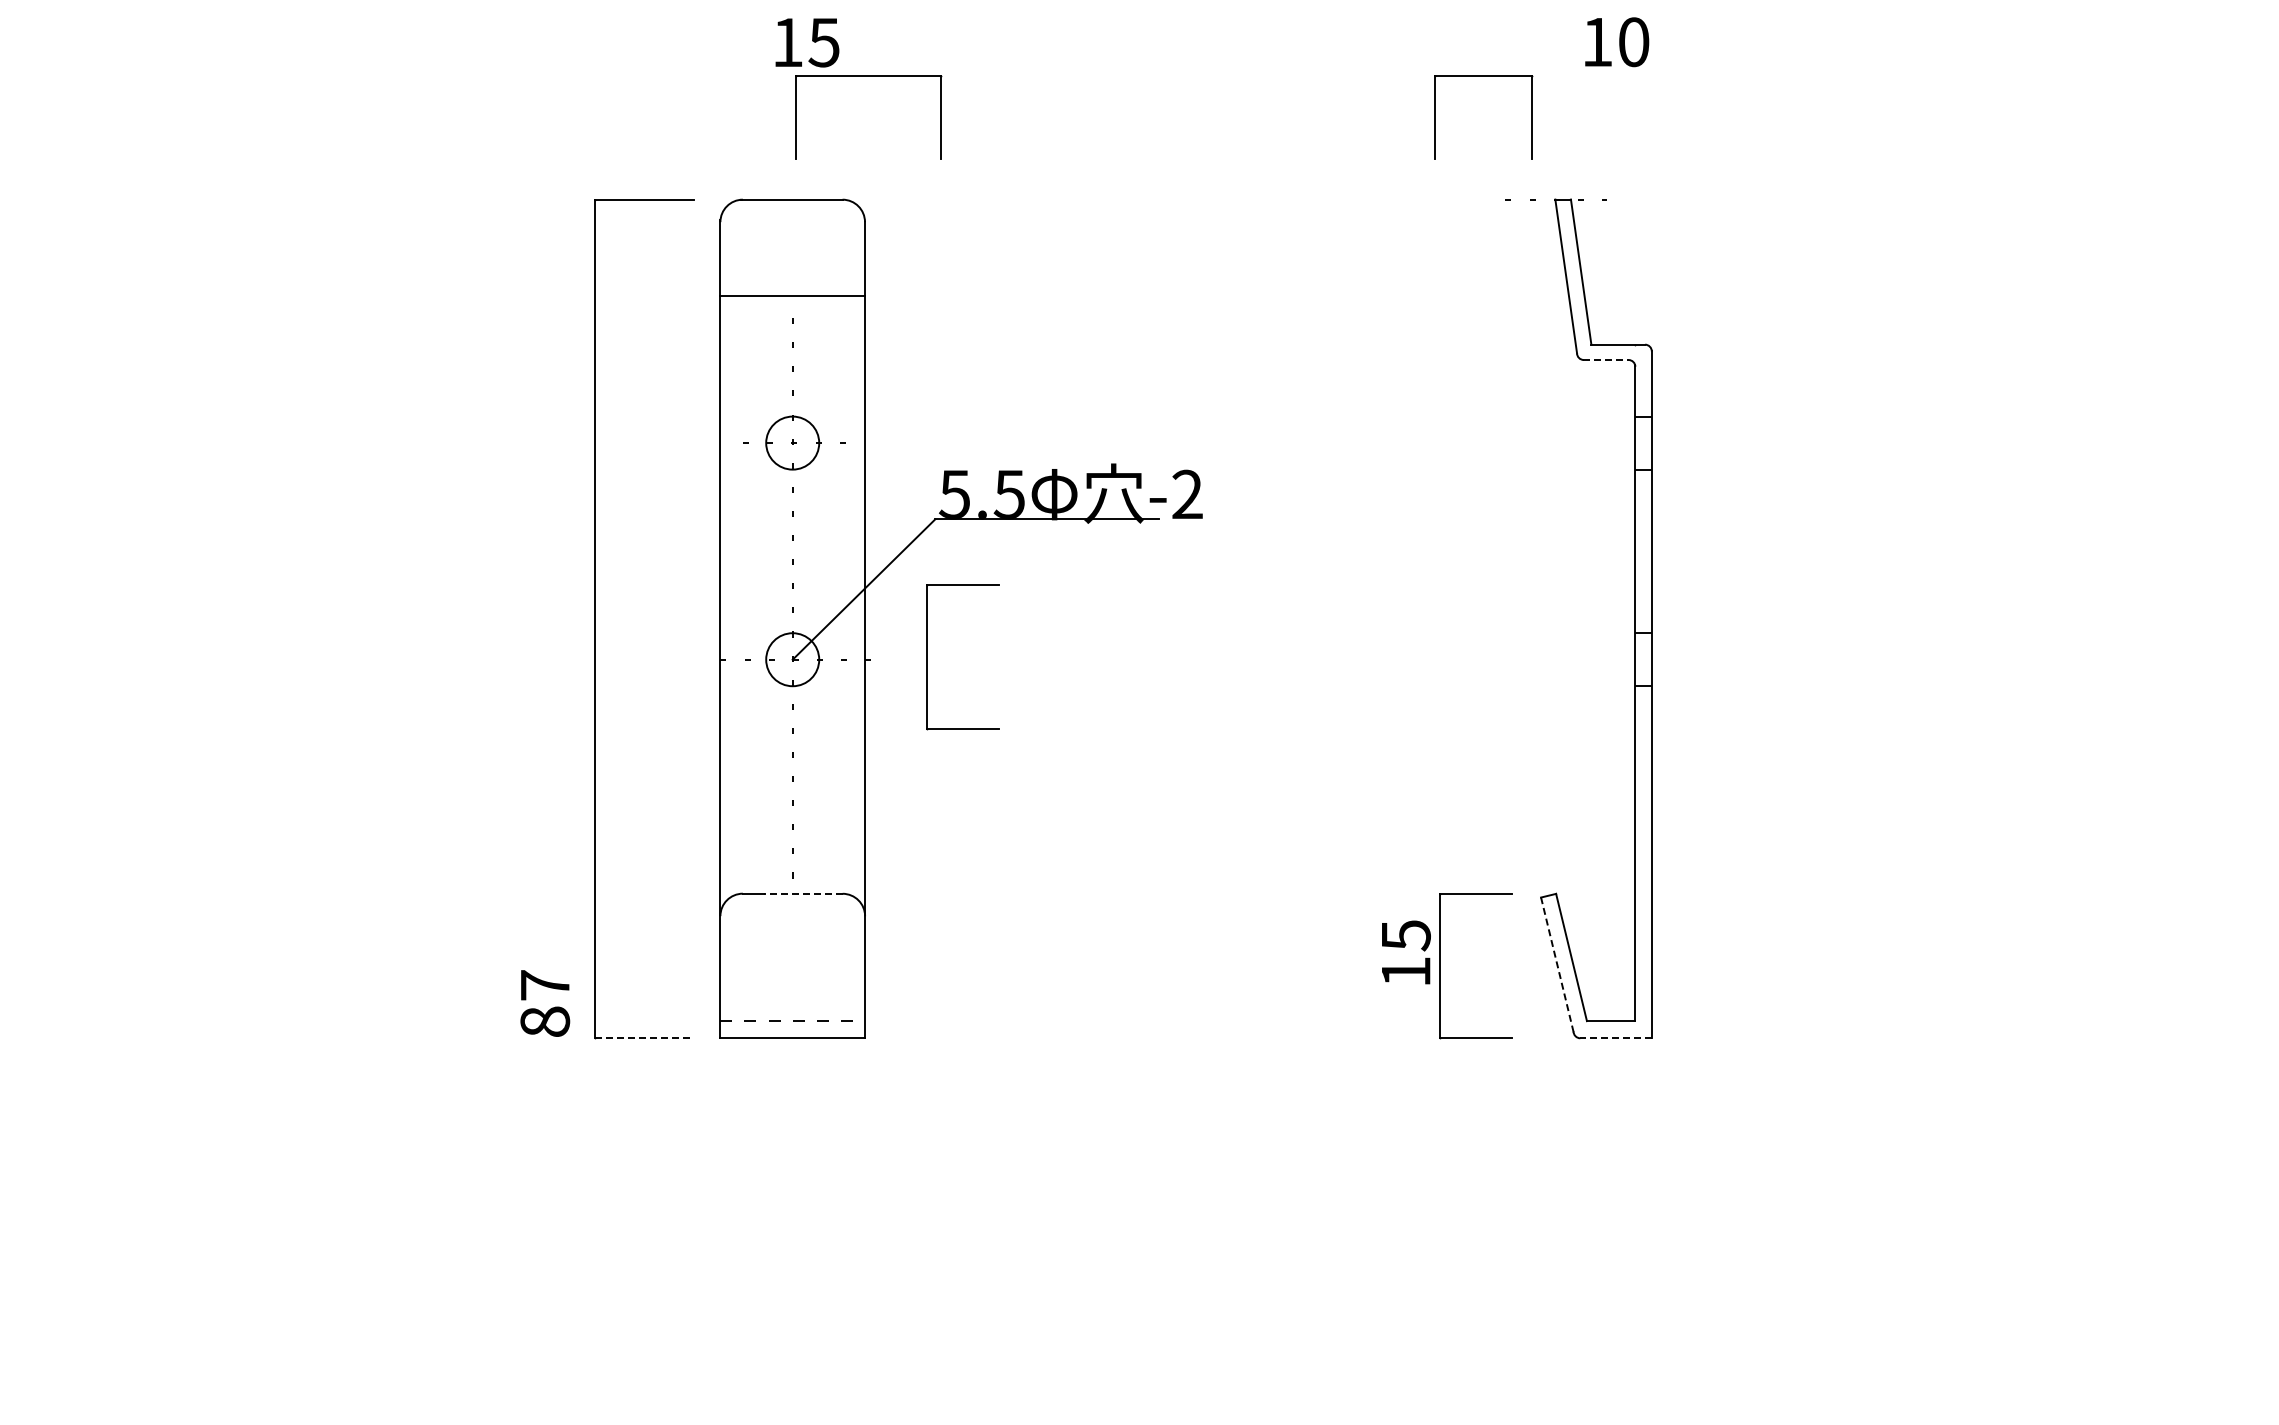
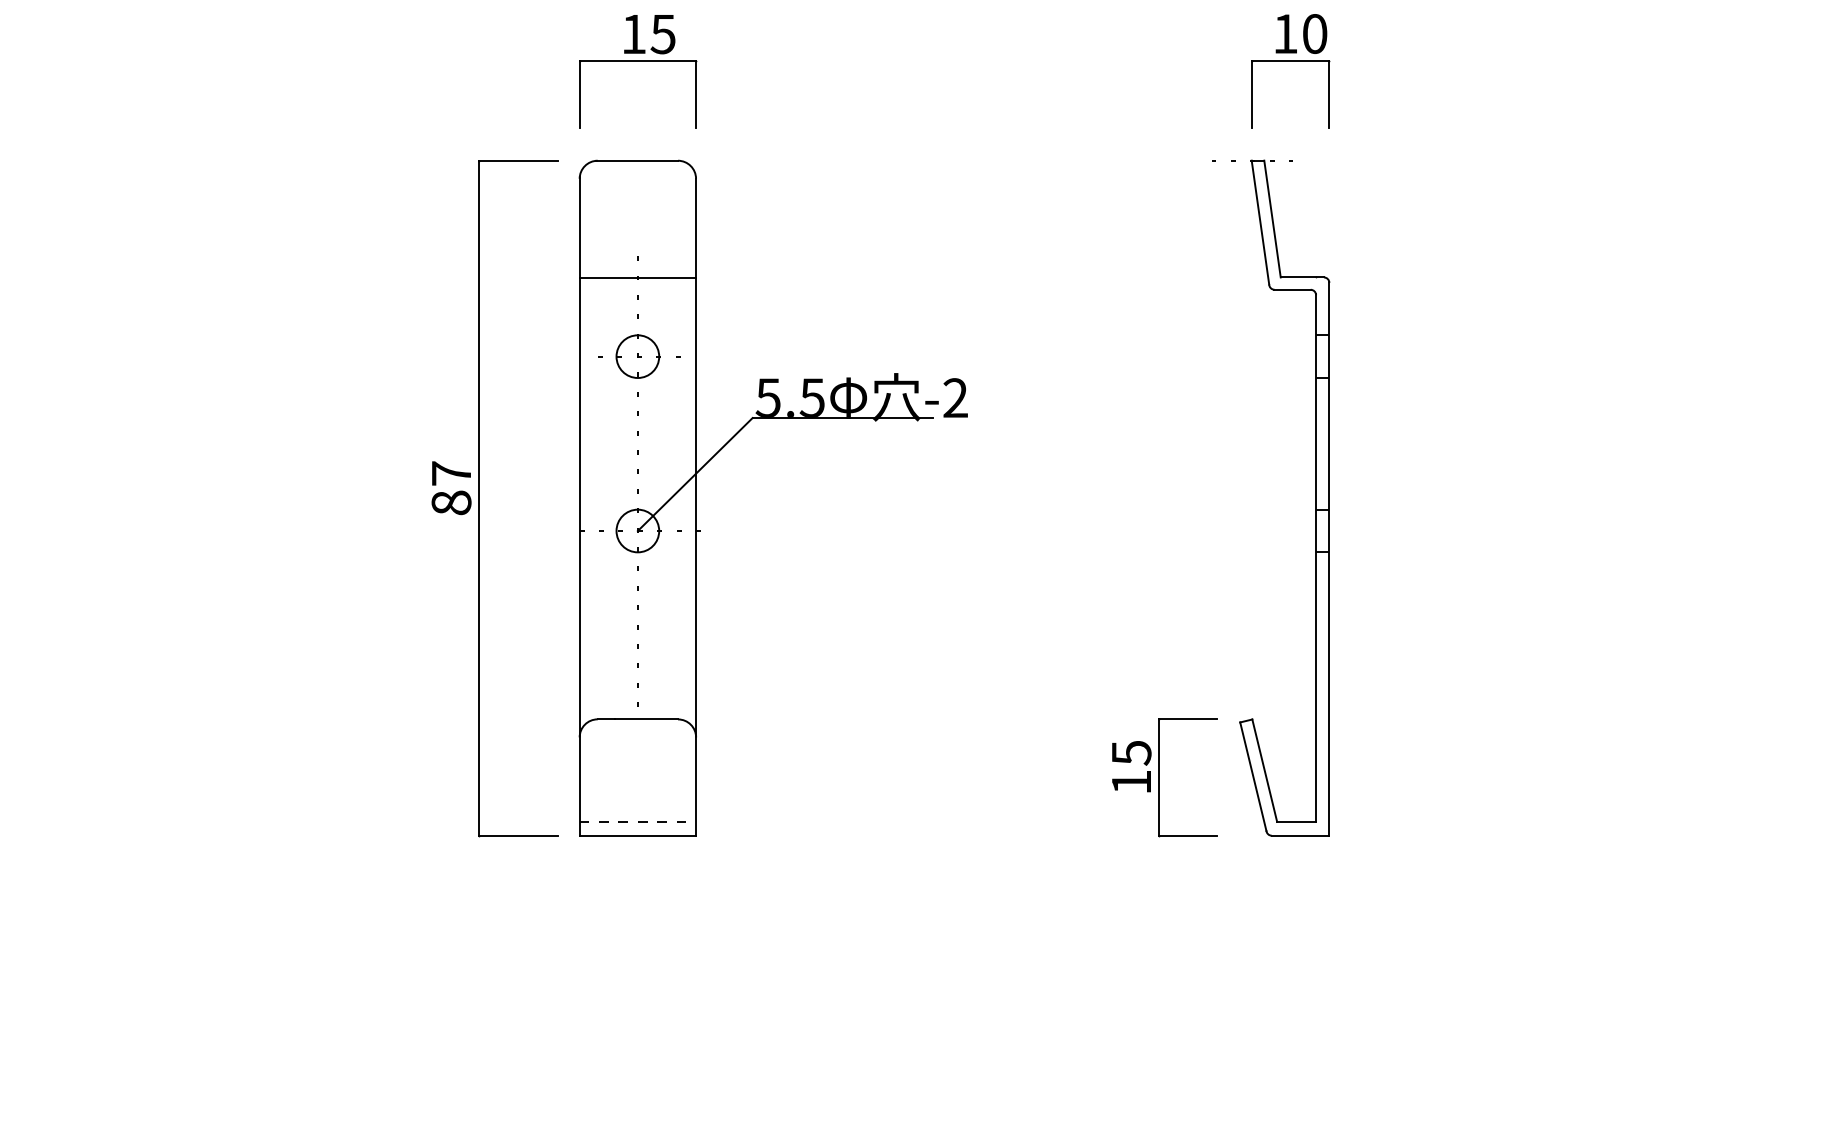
part: (868, 76) -> (637, 61), moved
part: (1483, 76) -> (1290, 61), moved
line: (792, 295) -> (637, 277), moved
line: (1606, 360) -> (1292, 290), dashed -> solid
part: (927, 657) -> (746, 529), removed
line: (803, 893) -> (646, 719), dashed -> solid
line: (1557, 964) -> (1253, 776), dashed -> solid
text: (545, 1003) -> (451, 488), moved
line: (644, 1038) -> (518, 835), dashed -> solid
line: (1616, 1038) -> (1300, 835), dashed -> solid

